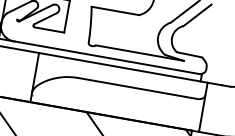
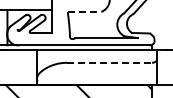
line: (115, 10) -> (84, 11), solid -> dashed
line: (137, 88) -> (109, 62), solid -> dashed

